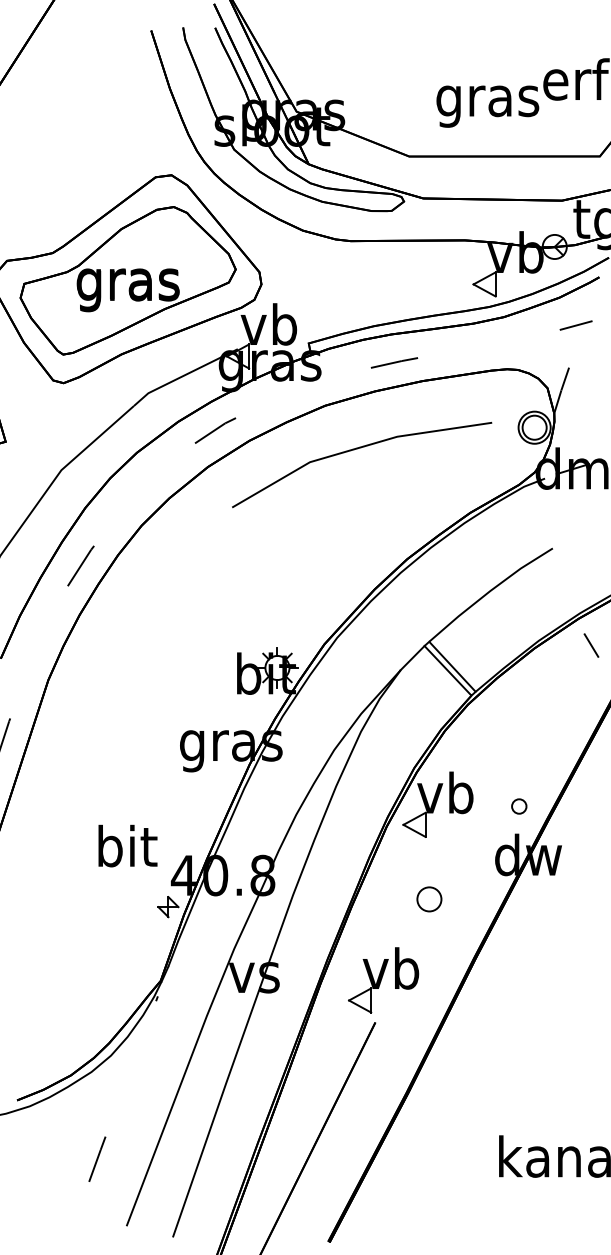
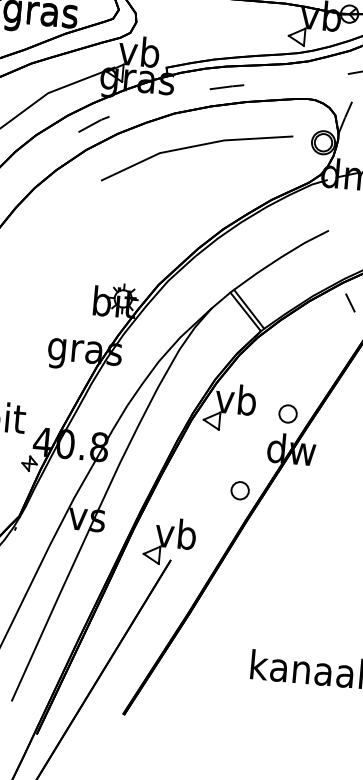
part: (519, 806) -> (288, 413), size x1.67
part: (429, 899) -> (240, 490), moved
part: (383, 980) -> (169, 541), moved

